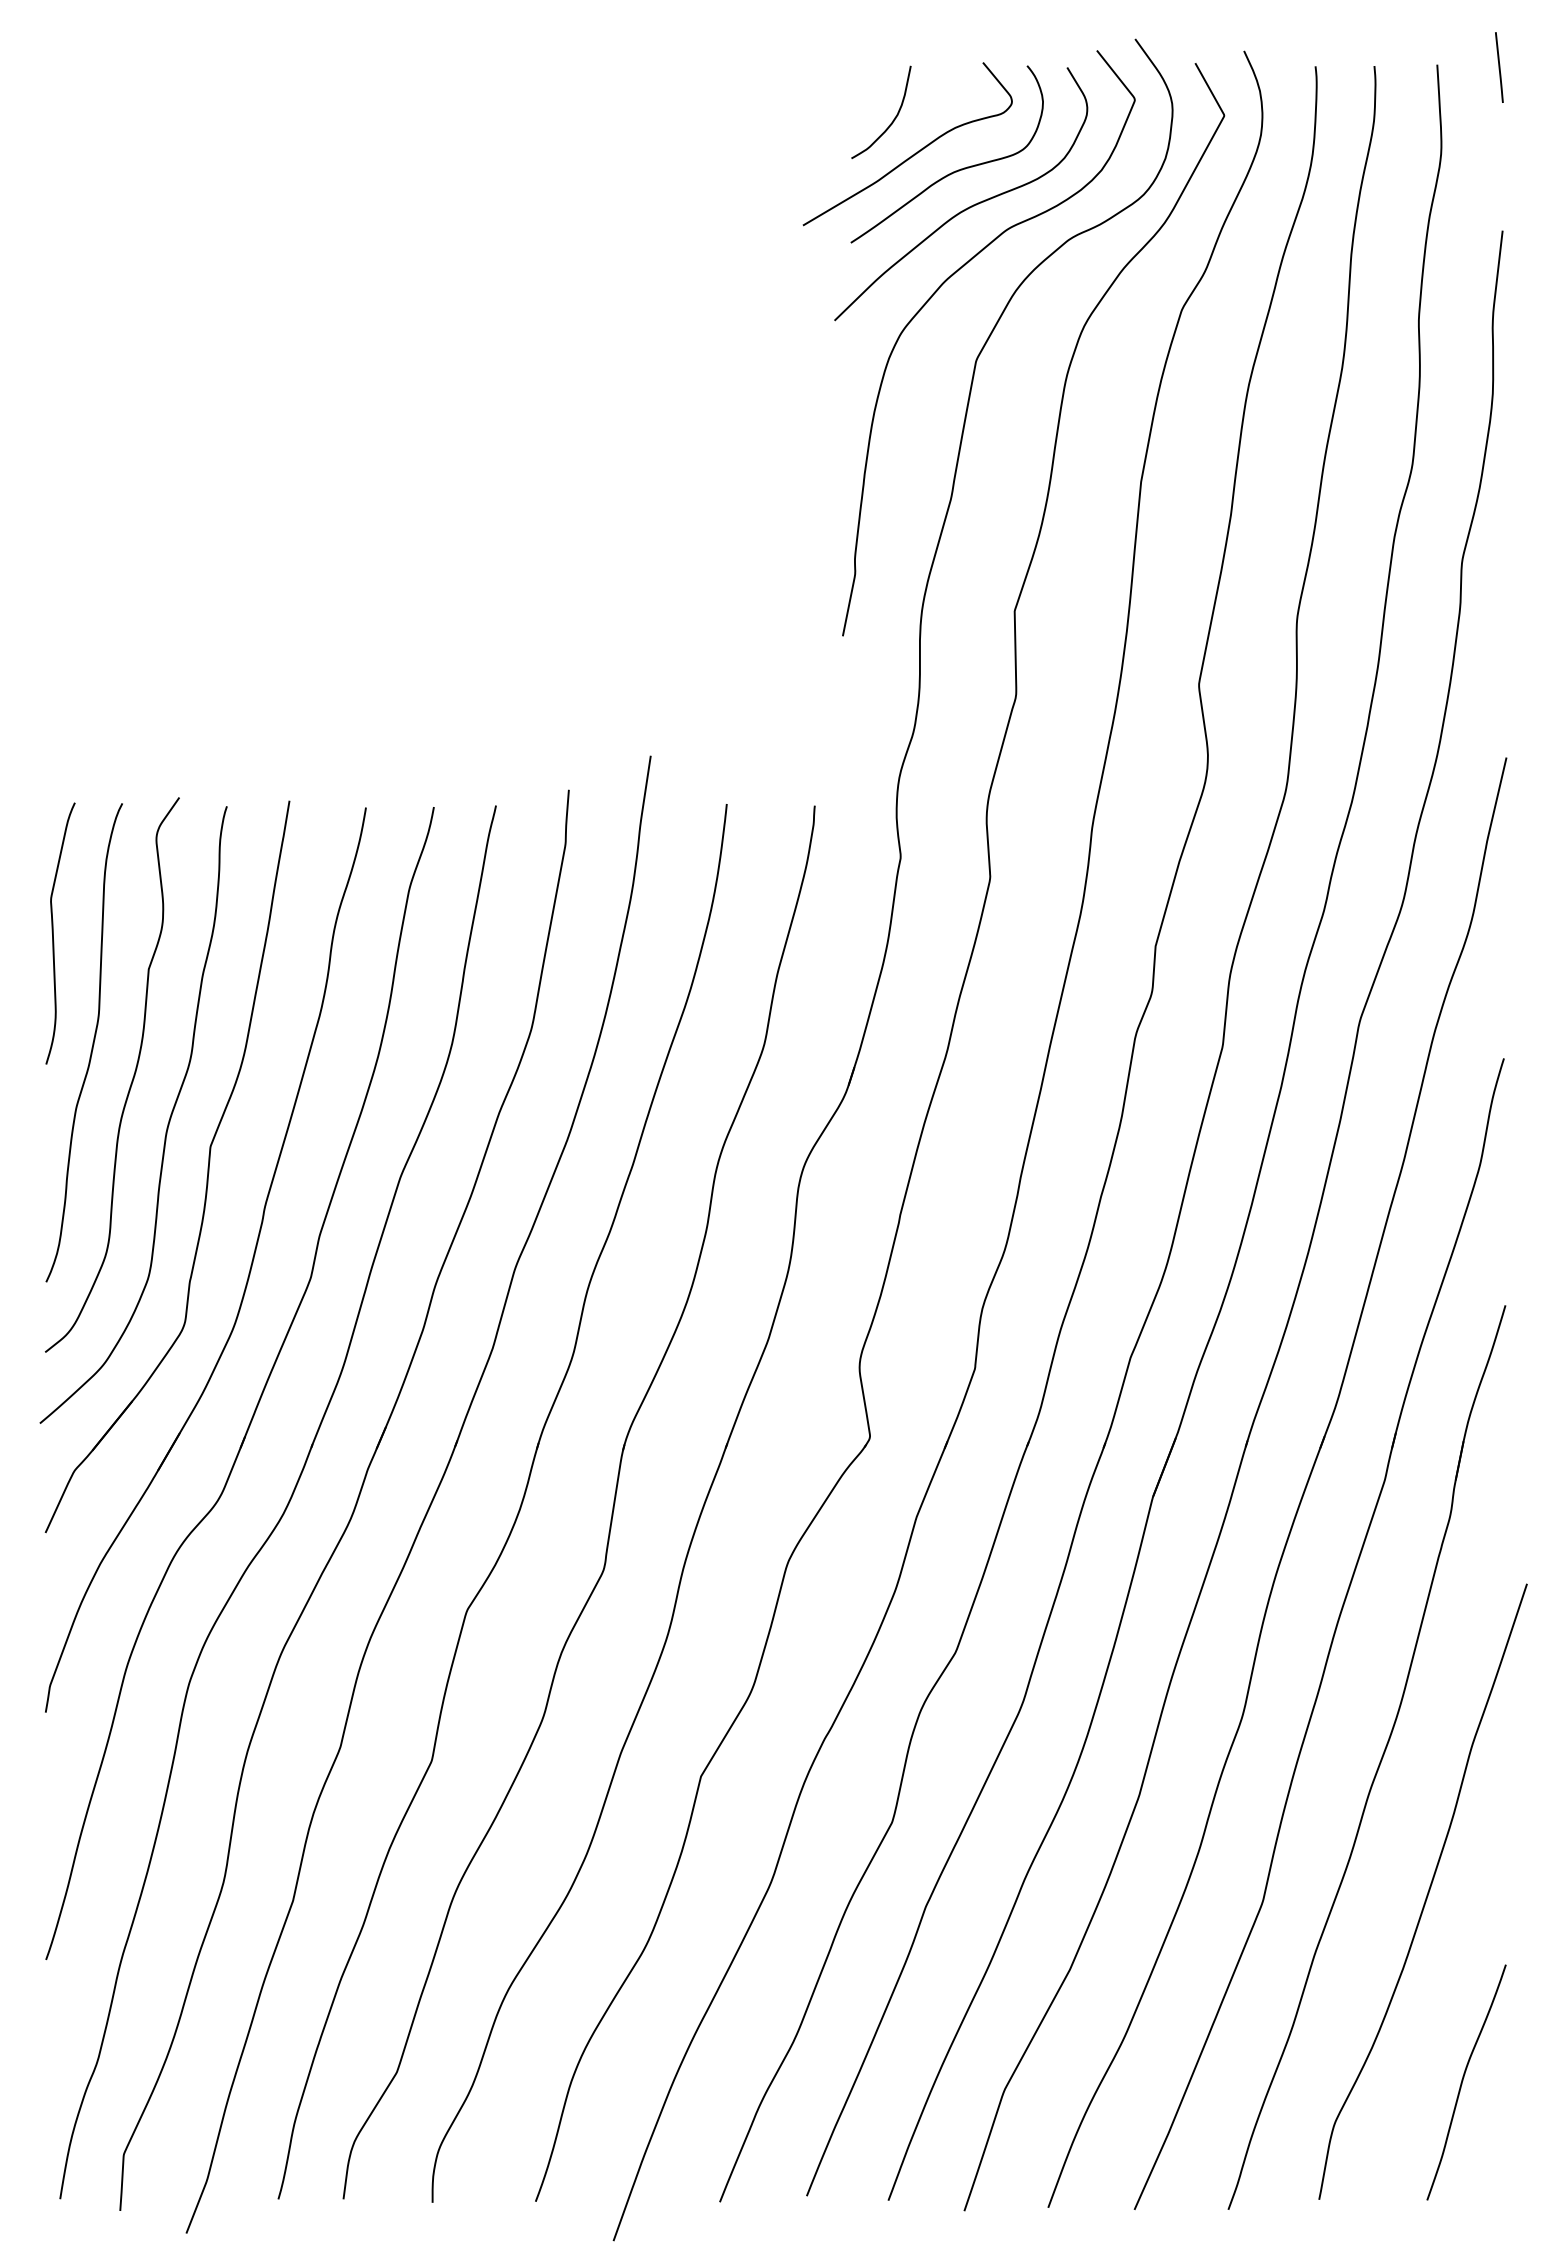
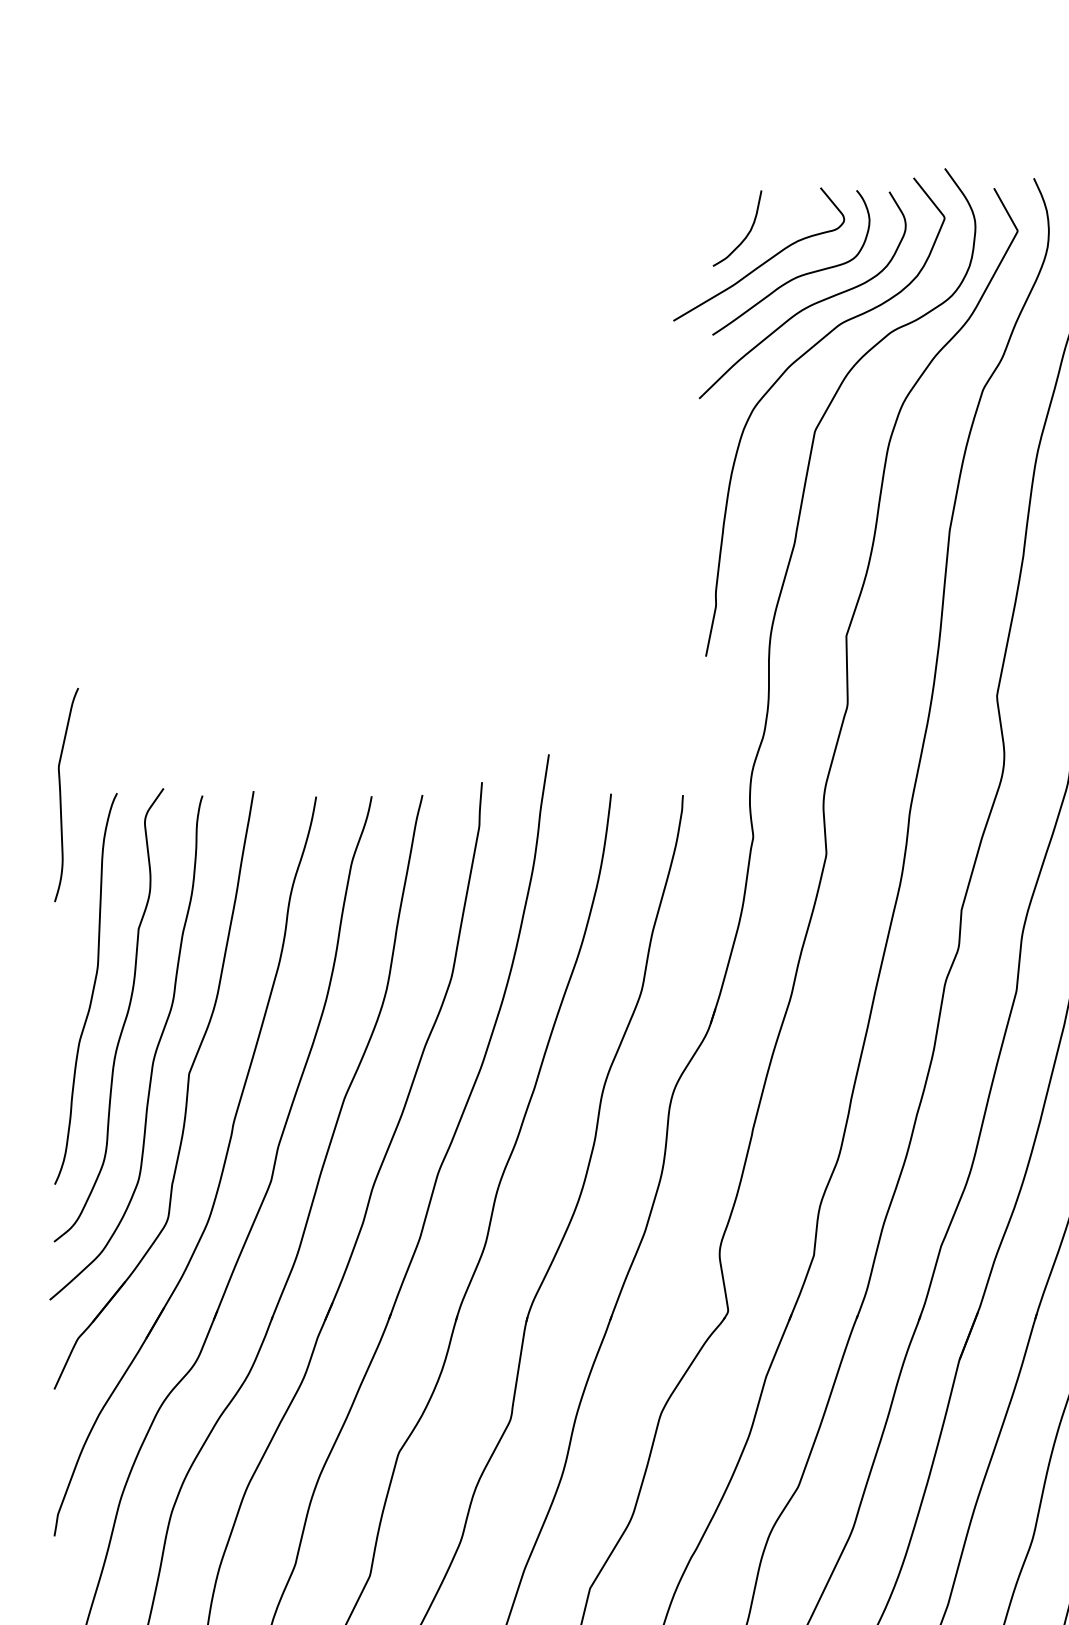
curve: (53, 933) -> (60, 794), moved

